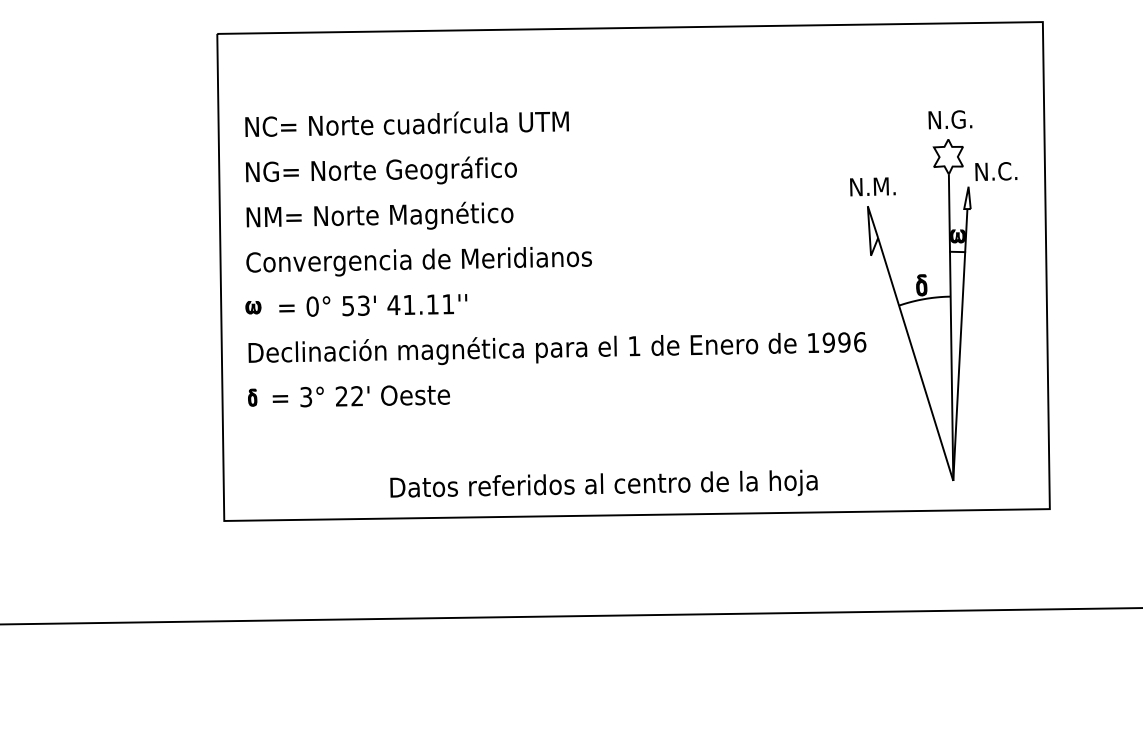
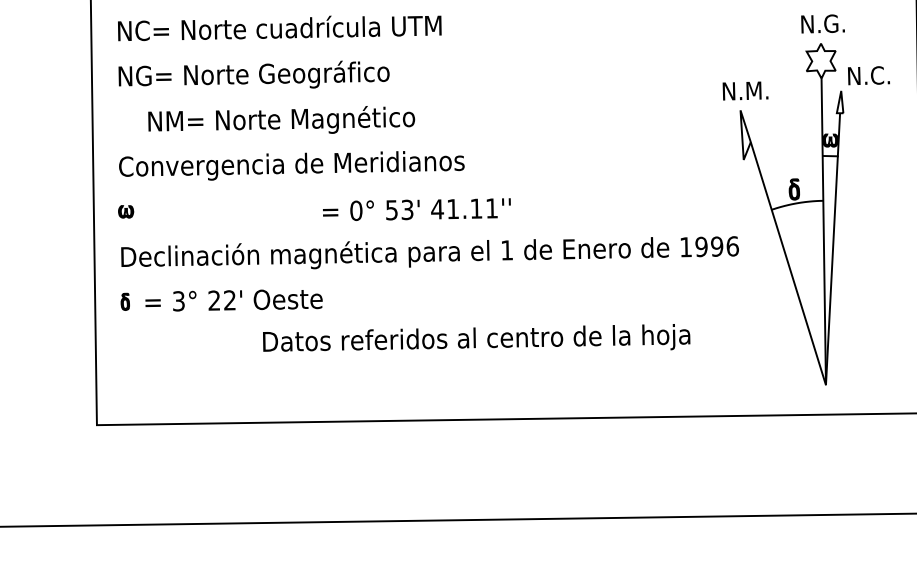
text: (379, 215) -> (281, 119), moved
text: (373, 305) -> (417, 209), moved
text: (603, 483) -> (476, 337), moved

